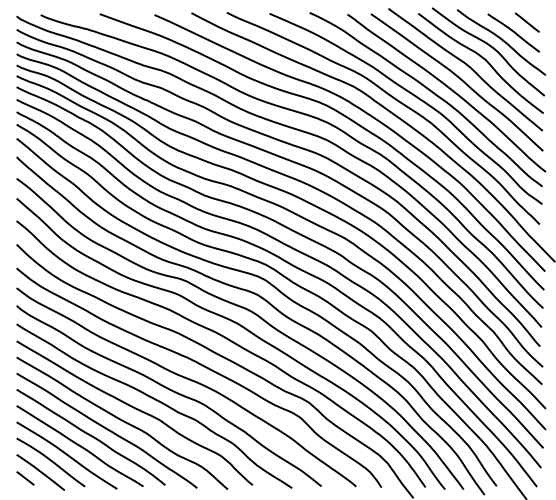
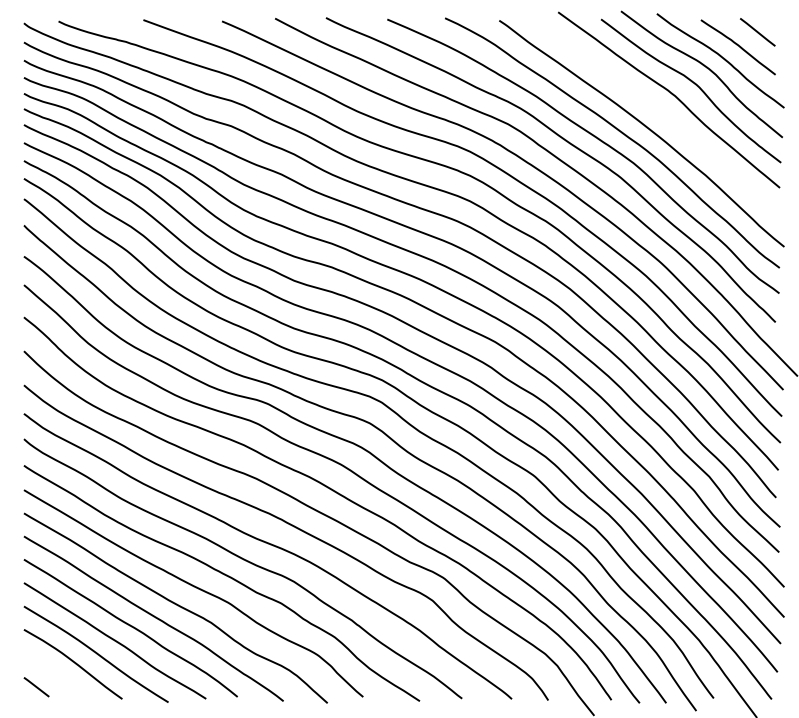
curve: (459, 79) -> (660, 114), removed
line: (40, 472) -> (58, 678), removed

